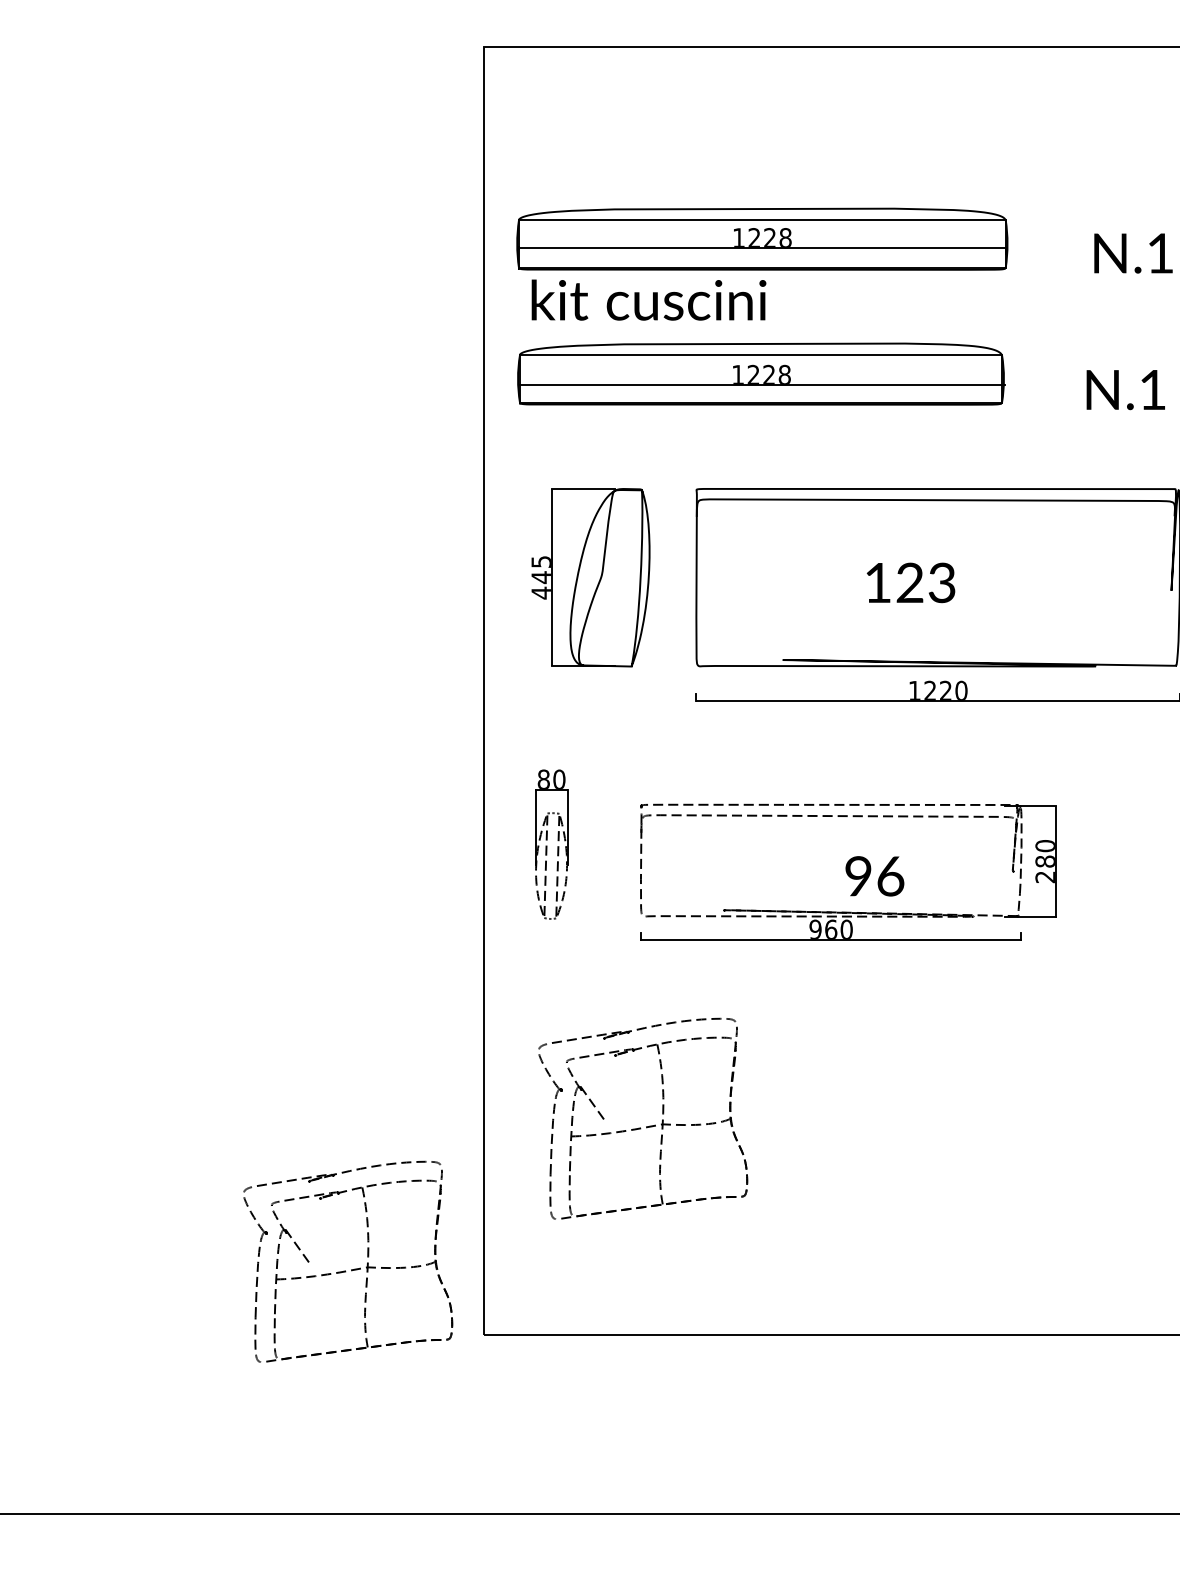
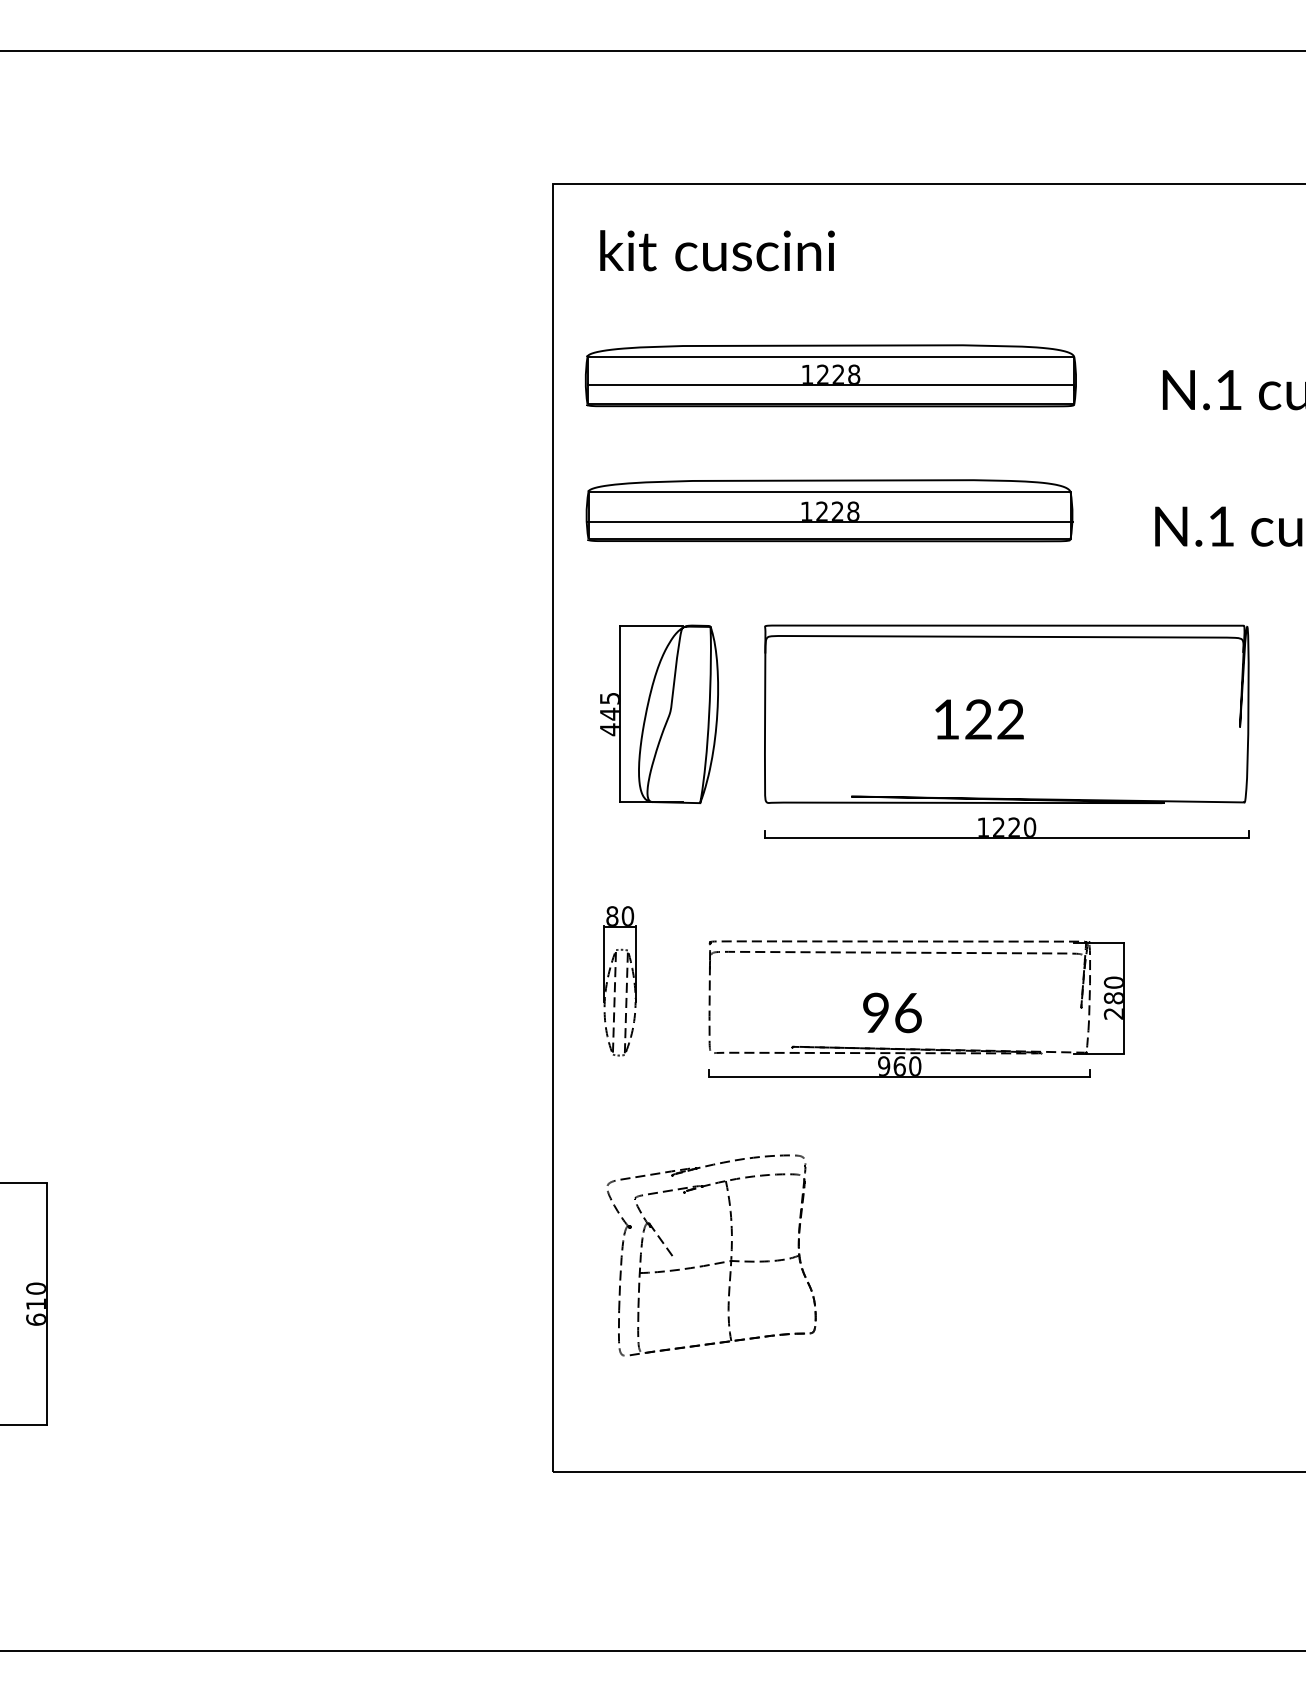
text: (648, 299) -> (717, 250), moved
text: (941, 582) -> (1010, 719), 123 -> 122
text: (874, 875) -> (892, 1012), moved
part: (350, 1269) -> (419, 1406), removed

